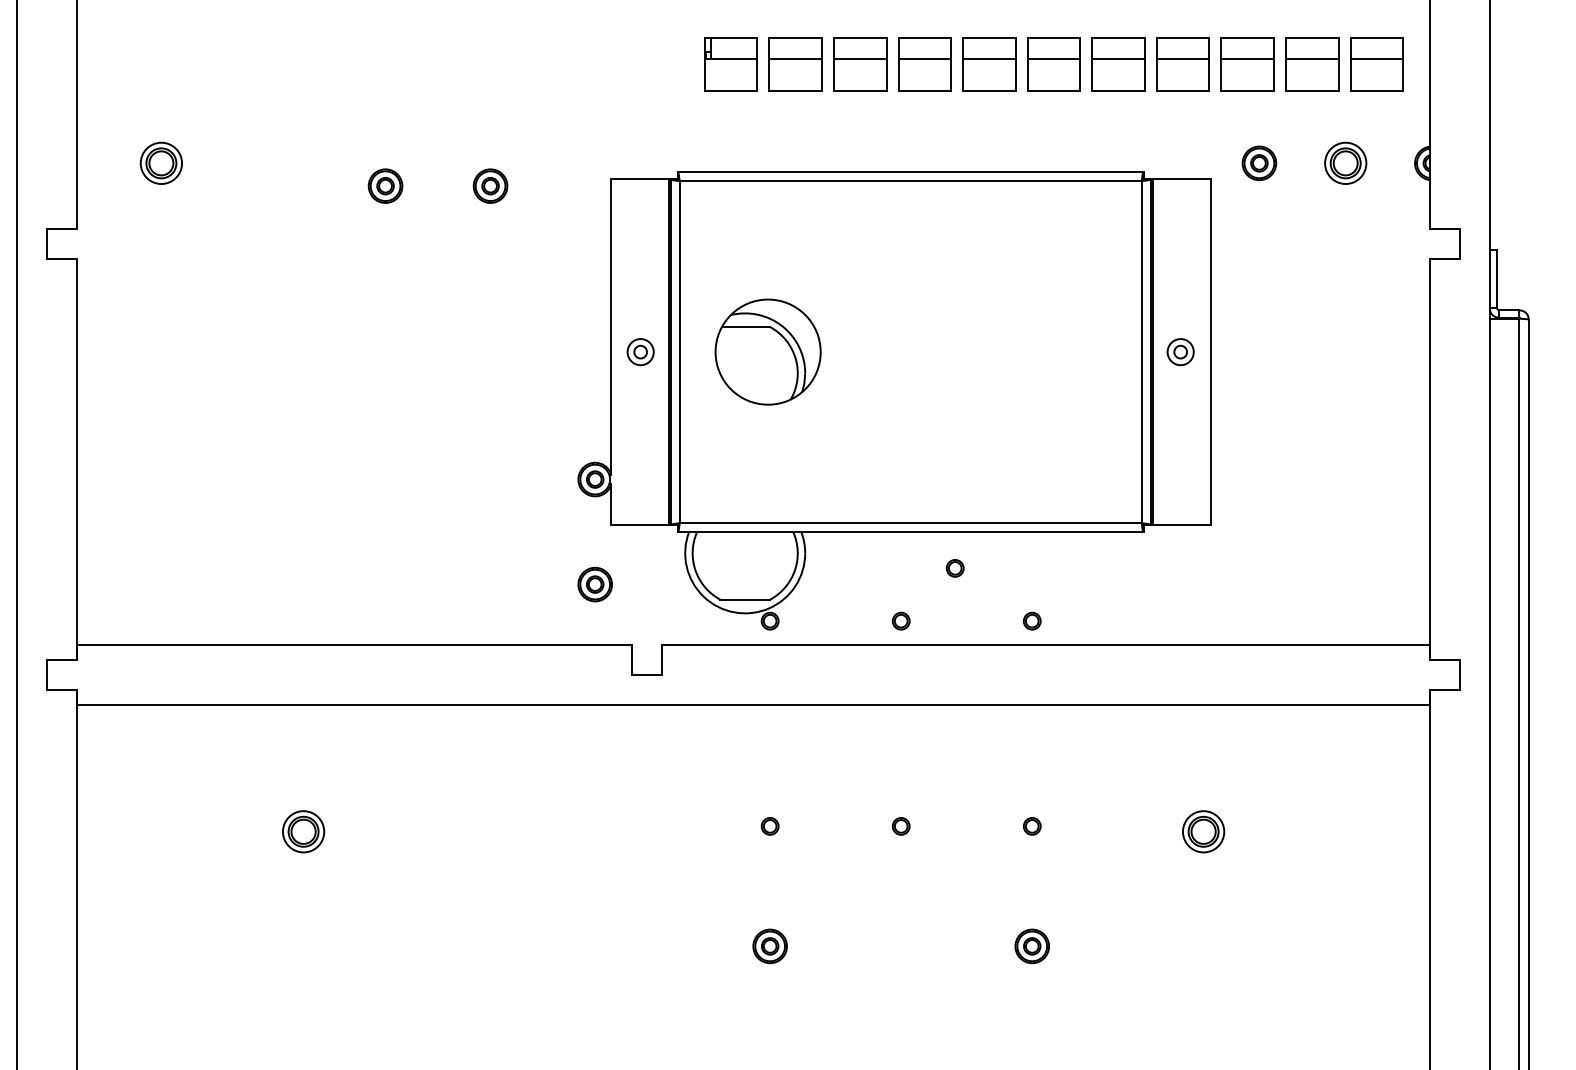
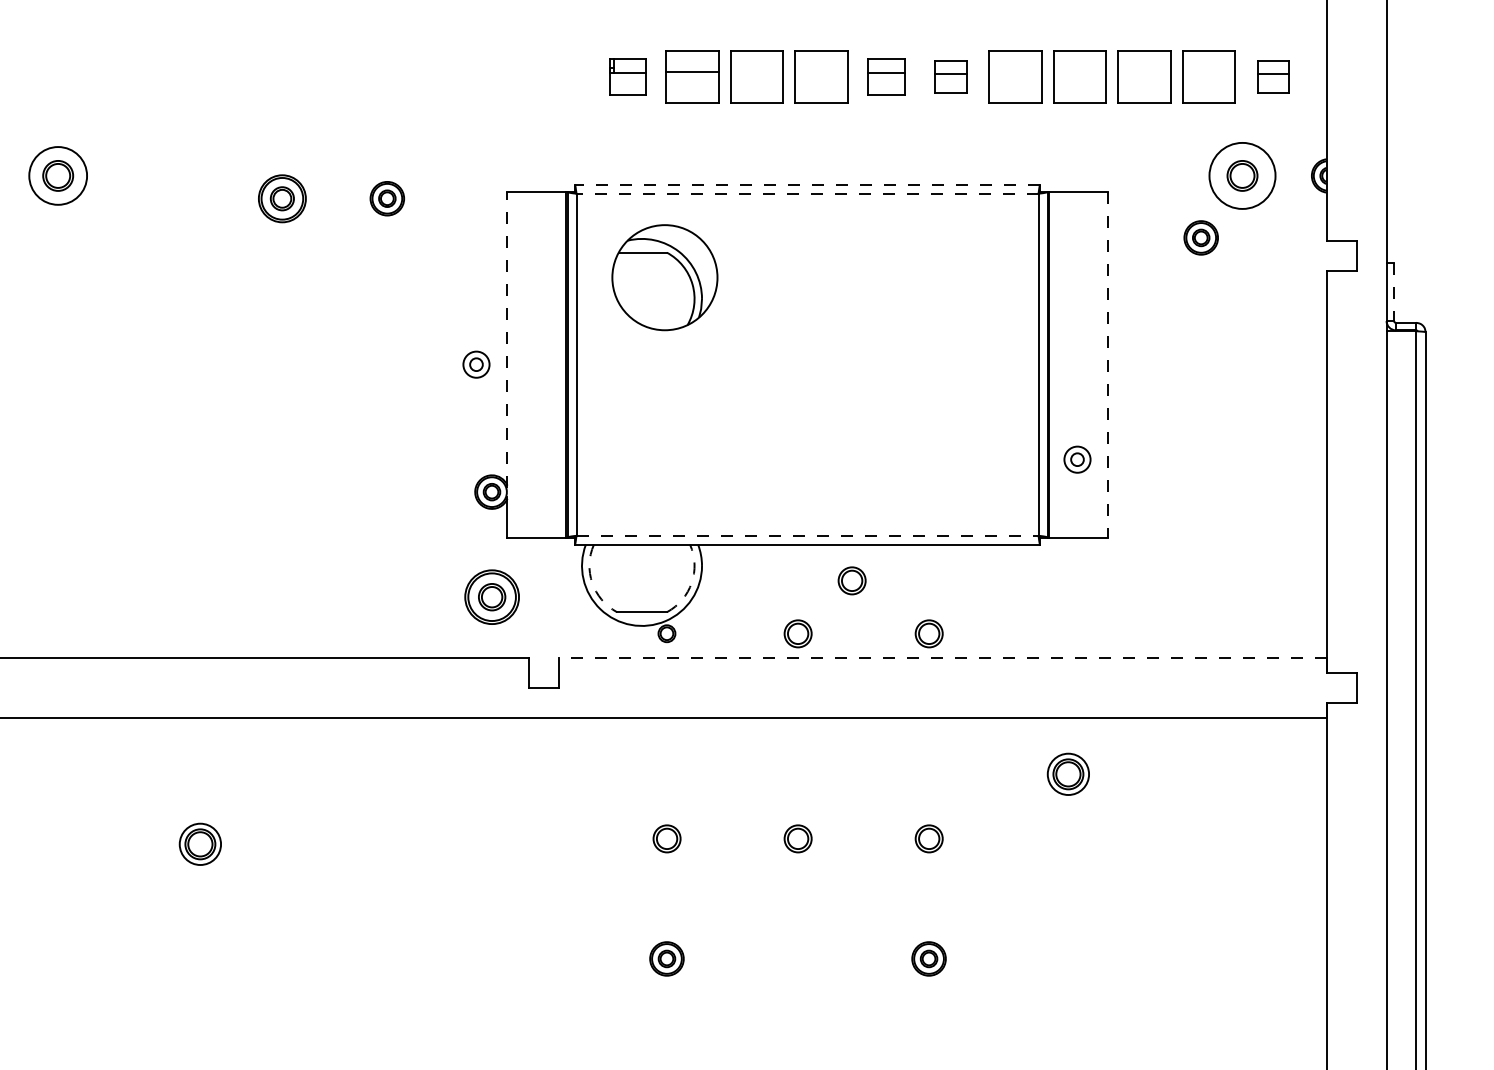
line: (860, 58) -> (757, 71), removed
line: (924, 58) -> (821, 71), removed
line: (1118, 58) -> (1015, 71), removed
line: (1182, 58) -> (1079, 71), removed
line: (1247, 58) -> (1144, 71), removed
line: (1311, 58) -> (1208, 71), removed
part: (730, 64) -> (627, 77), size x0.7
part: (989, 64) -> (886, 77), size x0.7
part: (1053, 64) -> (950, 77), size x0.6
part: (1376, 64) -> (1273, 77), size x0.6
circle: (161, 163) -> (58, 176), size x1.4
part: (1259, 163) -> (1201, 238), moved
circle: (1345, 163) -> (1242, 176), size x1.6
line: (910, 172) -> (807, 185), solid -> dashed
line: (910, 181) -> (807, 194), solid -> dashed
part: (385, 185) -> (282, 198), size x1.4
line: (1497, 279) -> (1394, 292), solid -> dashed
line: (610, 327) -> (507, 340), solid -> dashed
part: (767, 351) -> (664, 277), moved
part: (640, 352) -> (476, 365), moved
part: (1180, 352) -> (1077, 460), moved
line: (1210, 352) -> (1107, 365), solid -> dashed
line: (911, 523) -> (808, 536), solid -> dashed
part: (954, 568) -> (851, 581), size x1.6
arc: (695, 570) -> (592, 583), solid -> dashed
arc: (794, 570) -> (691, 583), solid -> dashed
part: (594, 584) -> (491, 597), size x1.6
part: (900, 620) -> (797, 633), size x1.6
part: (1031, 620) -> (928, 633), size x1.6
line: (1046, 645) -> (943, 658), solid -> dashed
part: (769, 826) -> (666, 839), size x1.6
part: (900, 826) -> (797, 839), size x1.6
part: (1031, 826) -> (928, 839), size x1.6
part: (1203, 831) -> (1068, 774), moved

